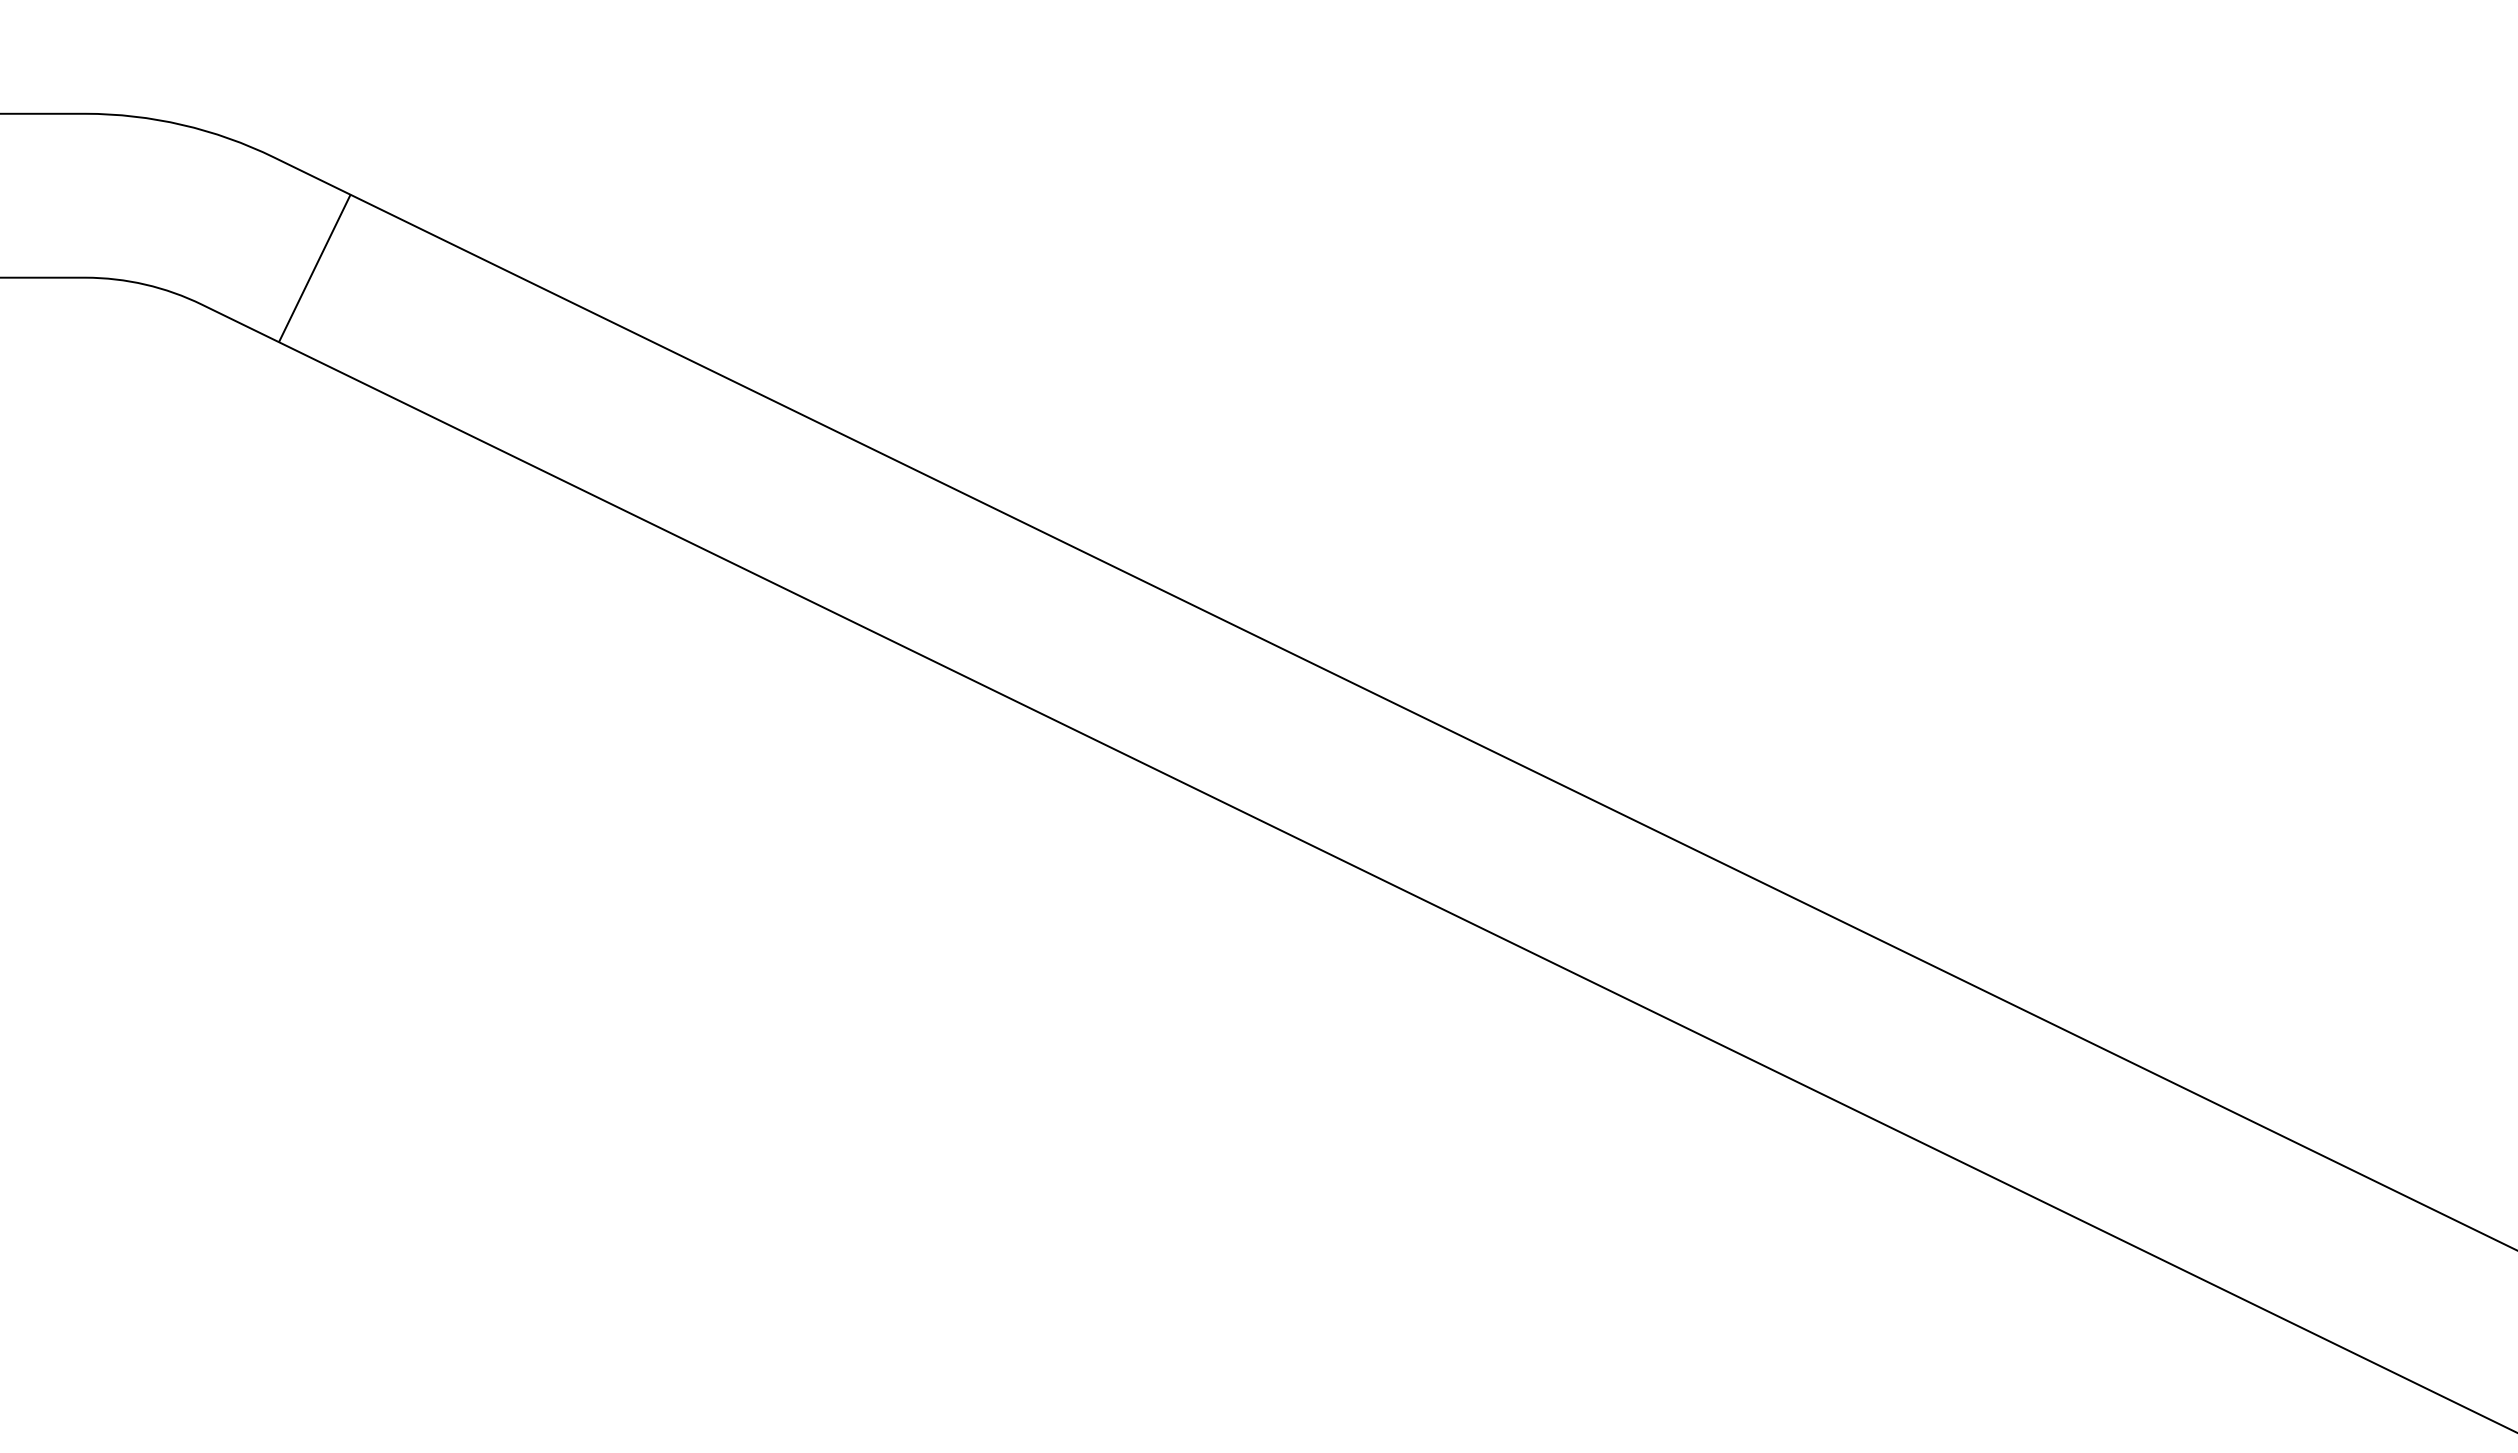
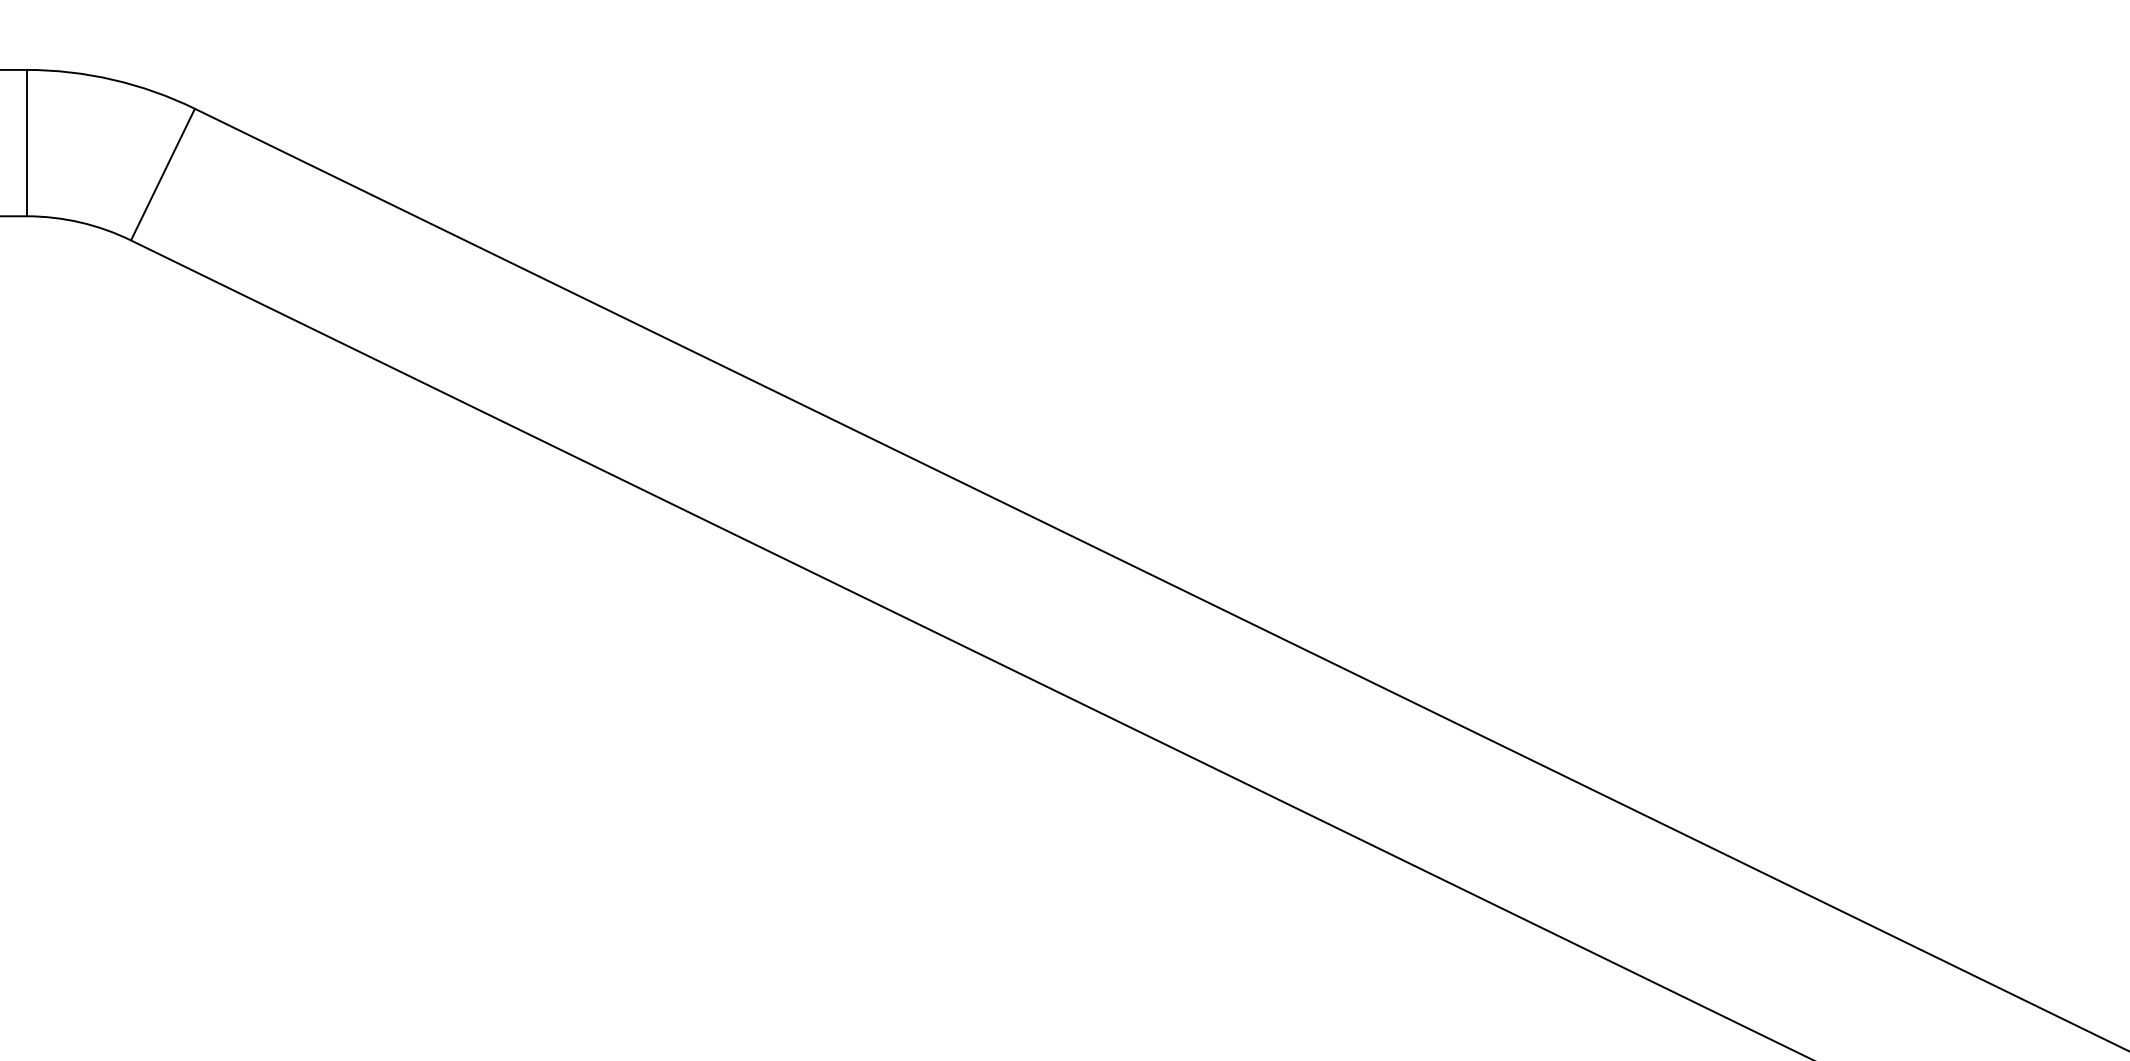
line: (85, 195) -> (26, 142), added
line: (314, 267) -> (162, 174), moved

